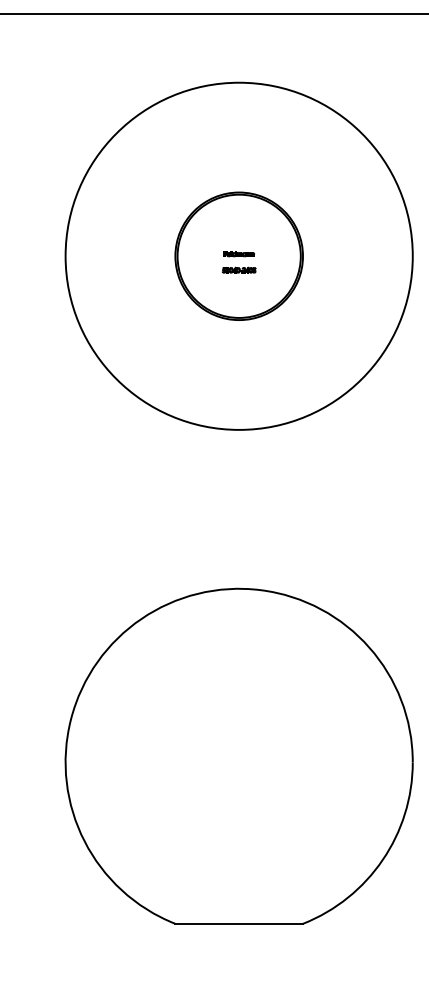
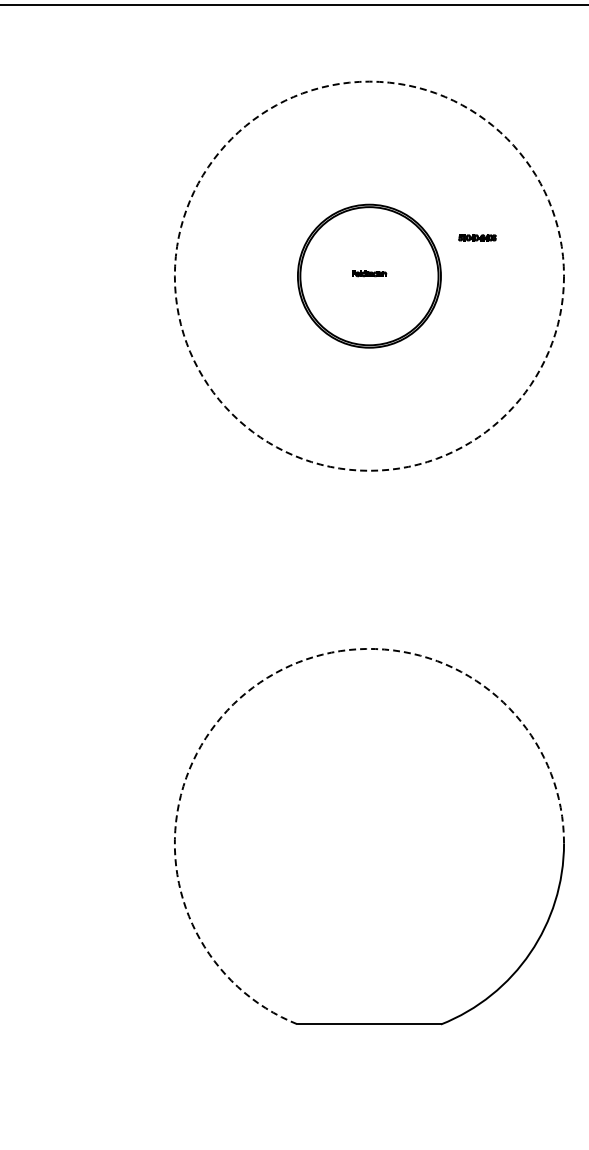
circle: (239, 255) -> (369, 275), solid -> dashed
part: (239, 269) -> (477, 237), moved
arc: (141, 618) -> (260, 682), solid -> dashed

